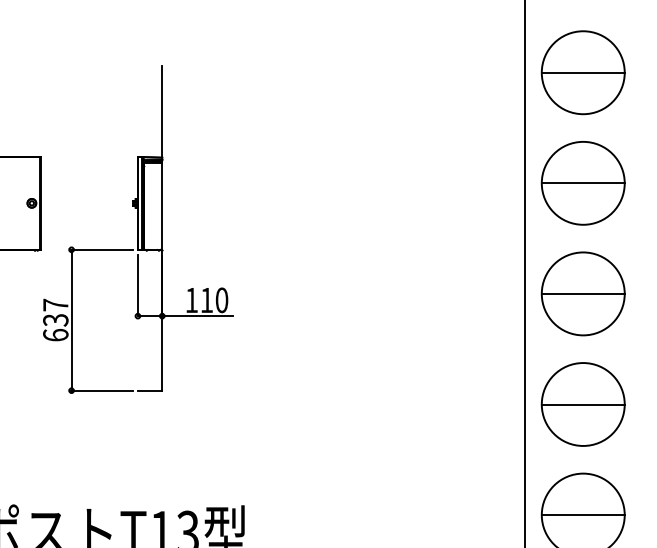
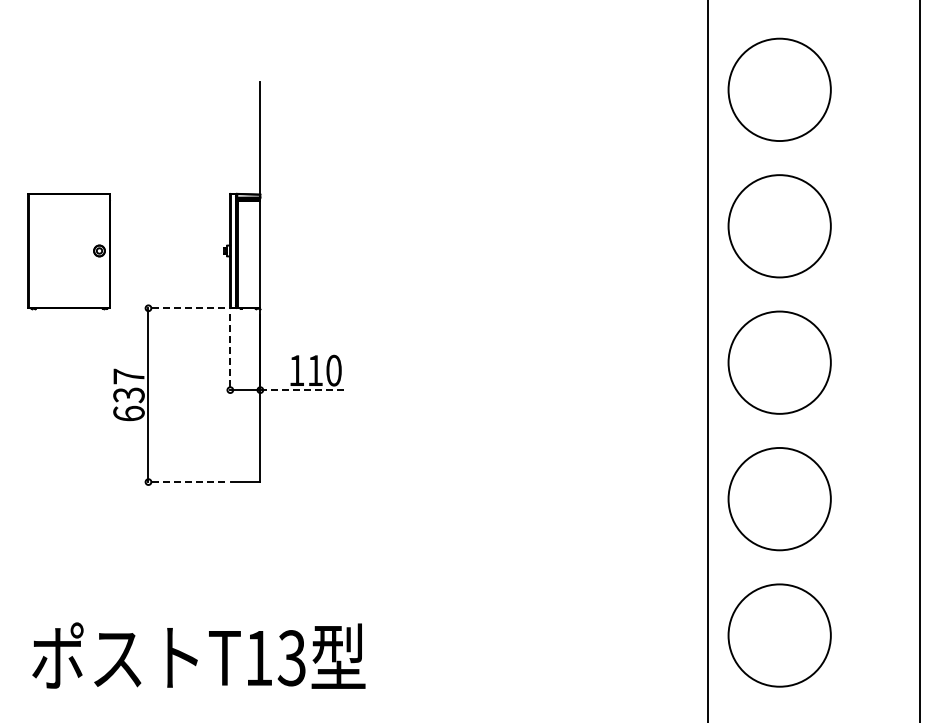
line: (583, 72) -> (779, 89), removed
line: (583, 183) -> (779, 226), removed
line: (101, 249) -> (185, 308), solid -> dashed
line: (138, 285) -> (230, 352), solid -> dashed
line: (583, 293) -> (779, 362), removed
line: (197, 316) -> (303, 390), solid -> dashed
line: (101, 391) -> (185, 482), solid -> dashed
line: (583, 404) -> (779, 499), removed
line: (583, 515) -> (779, 635), removed

